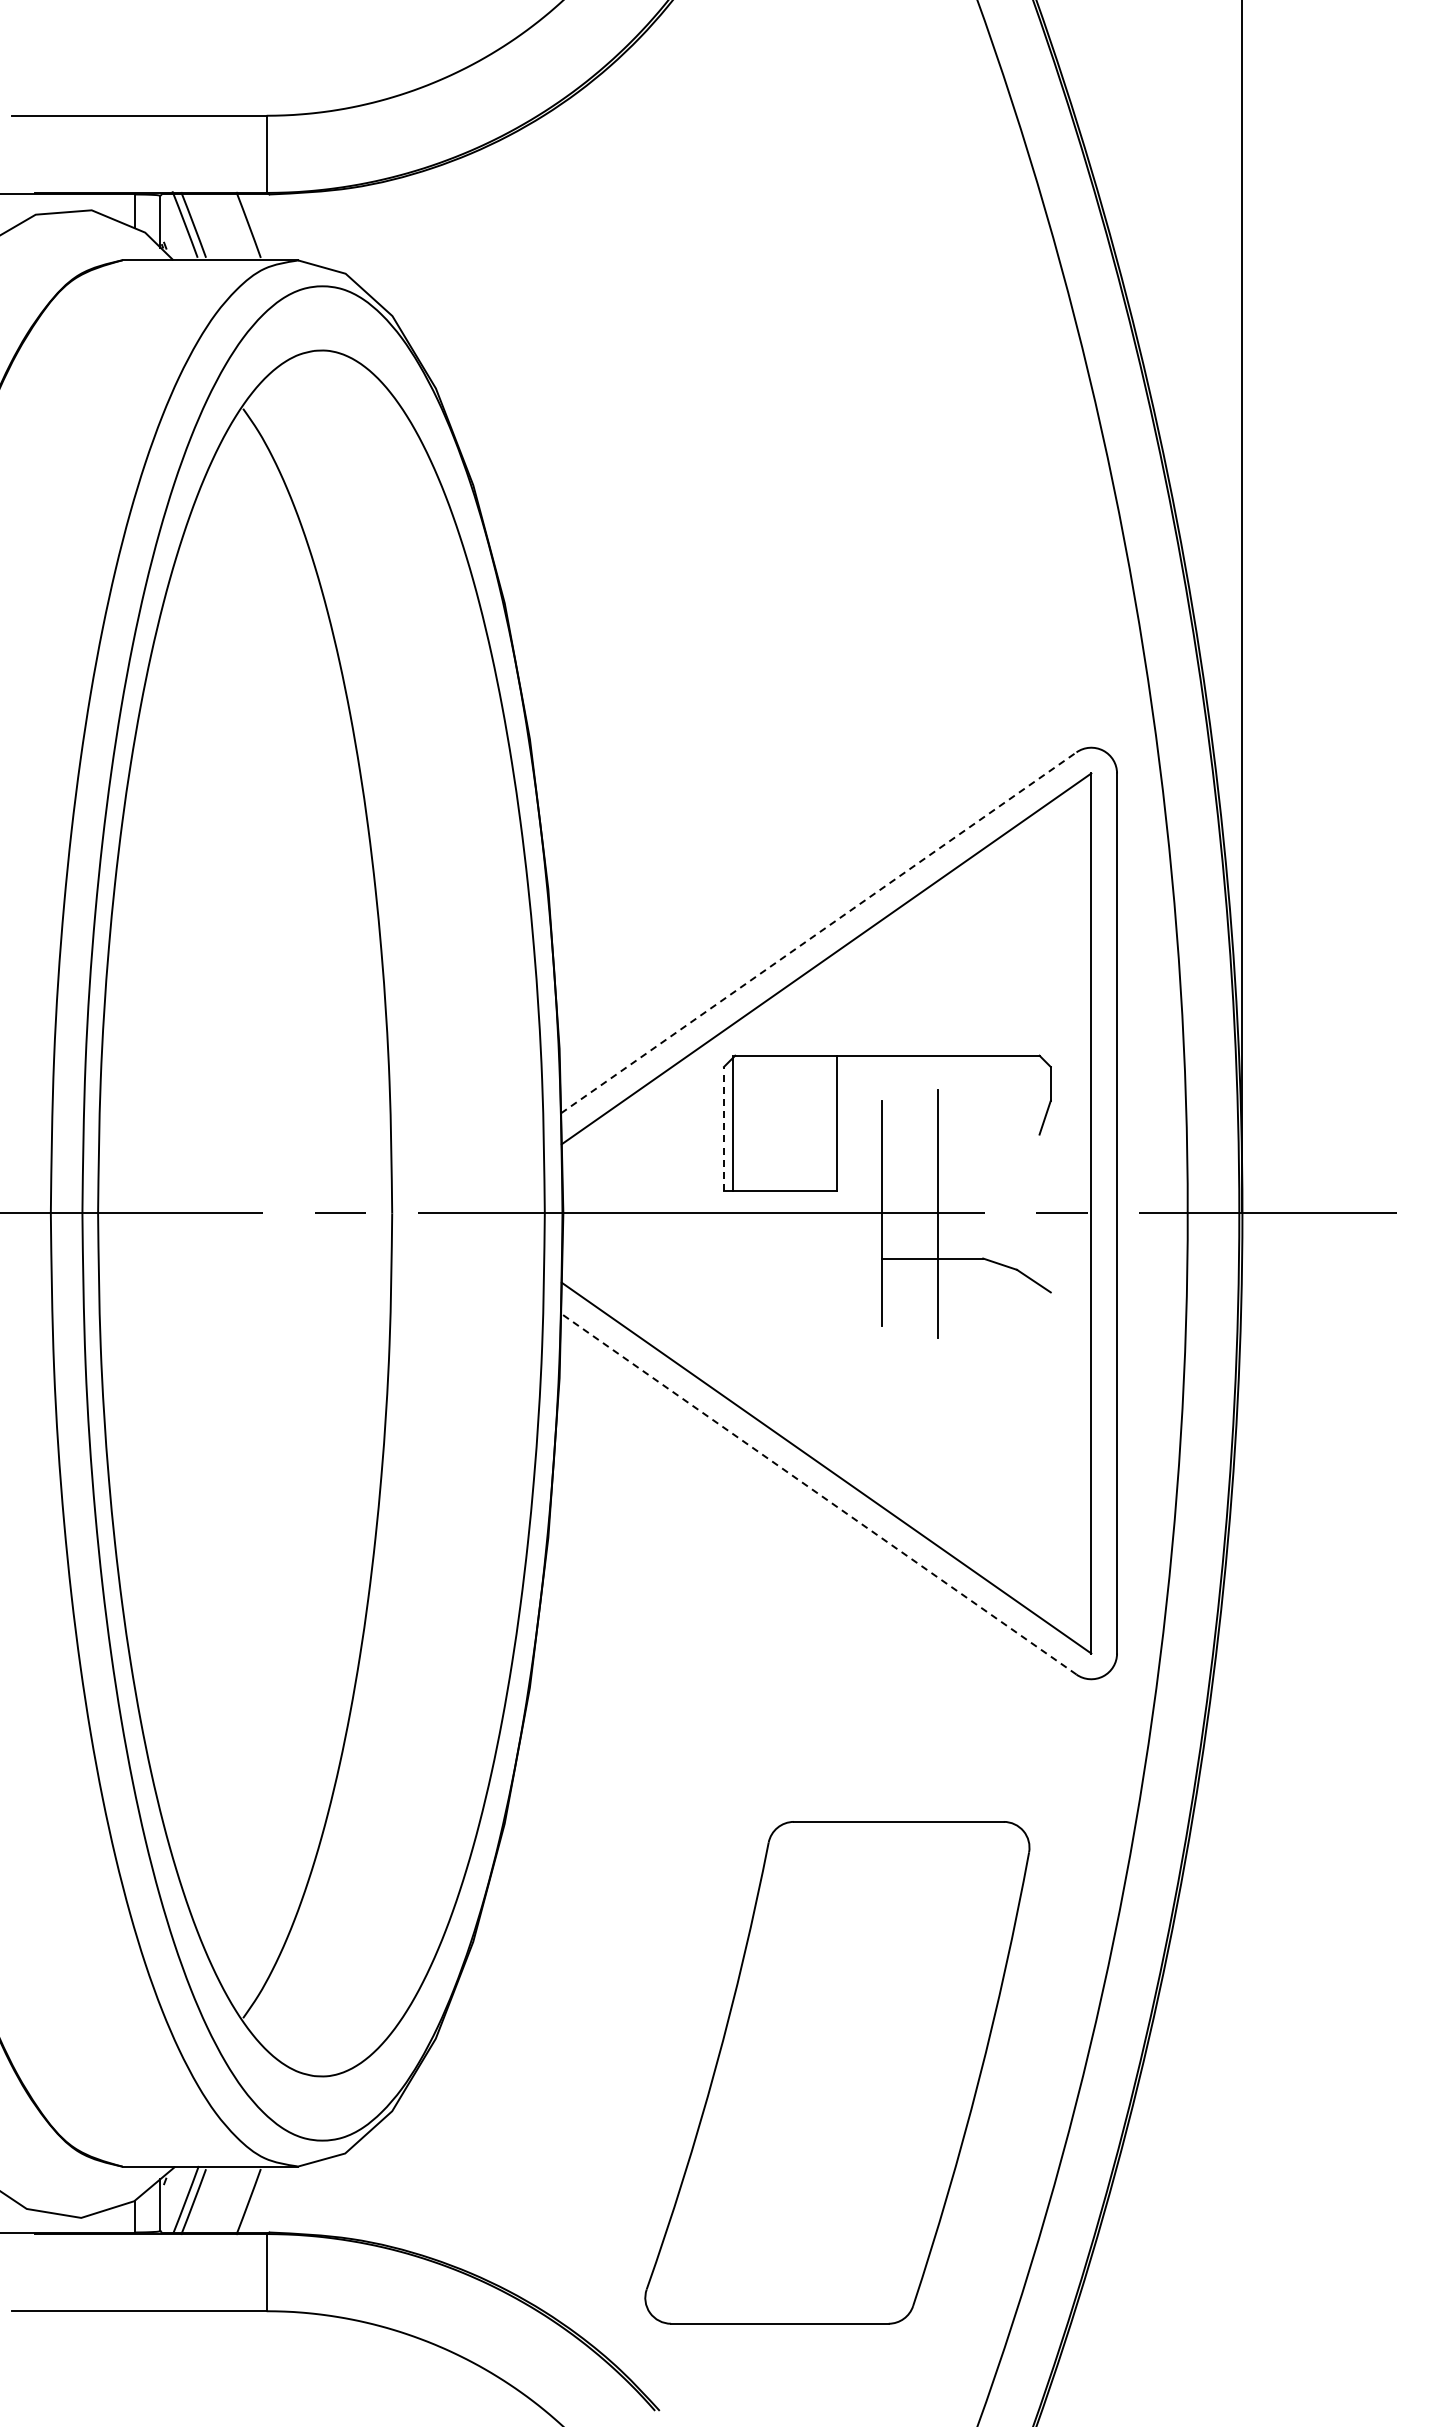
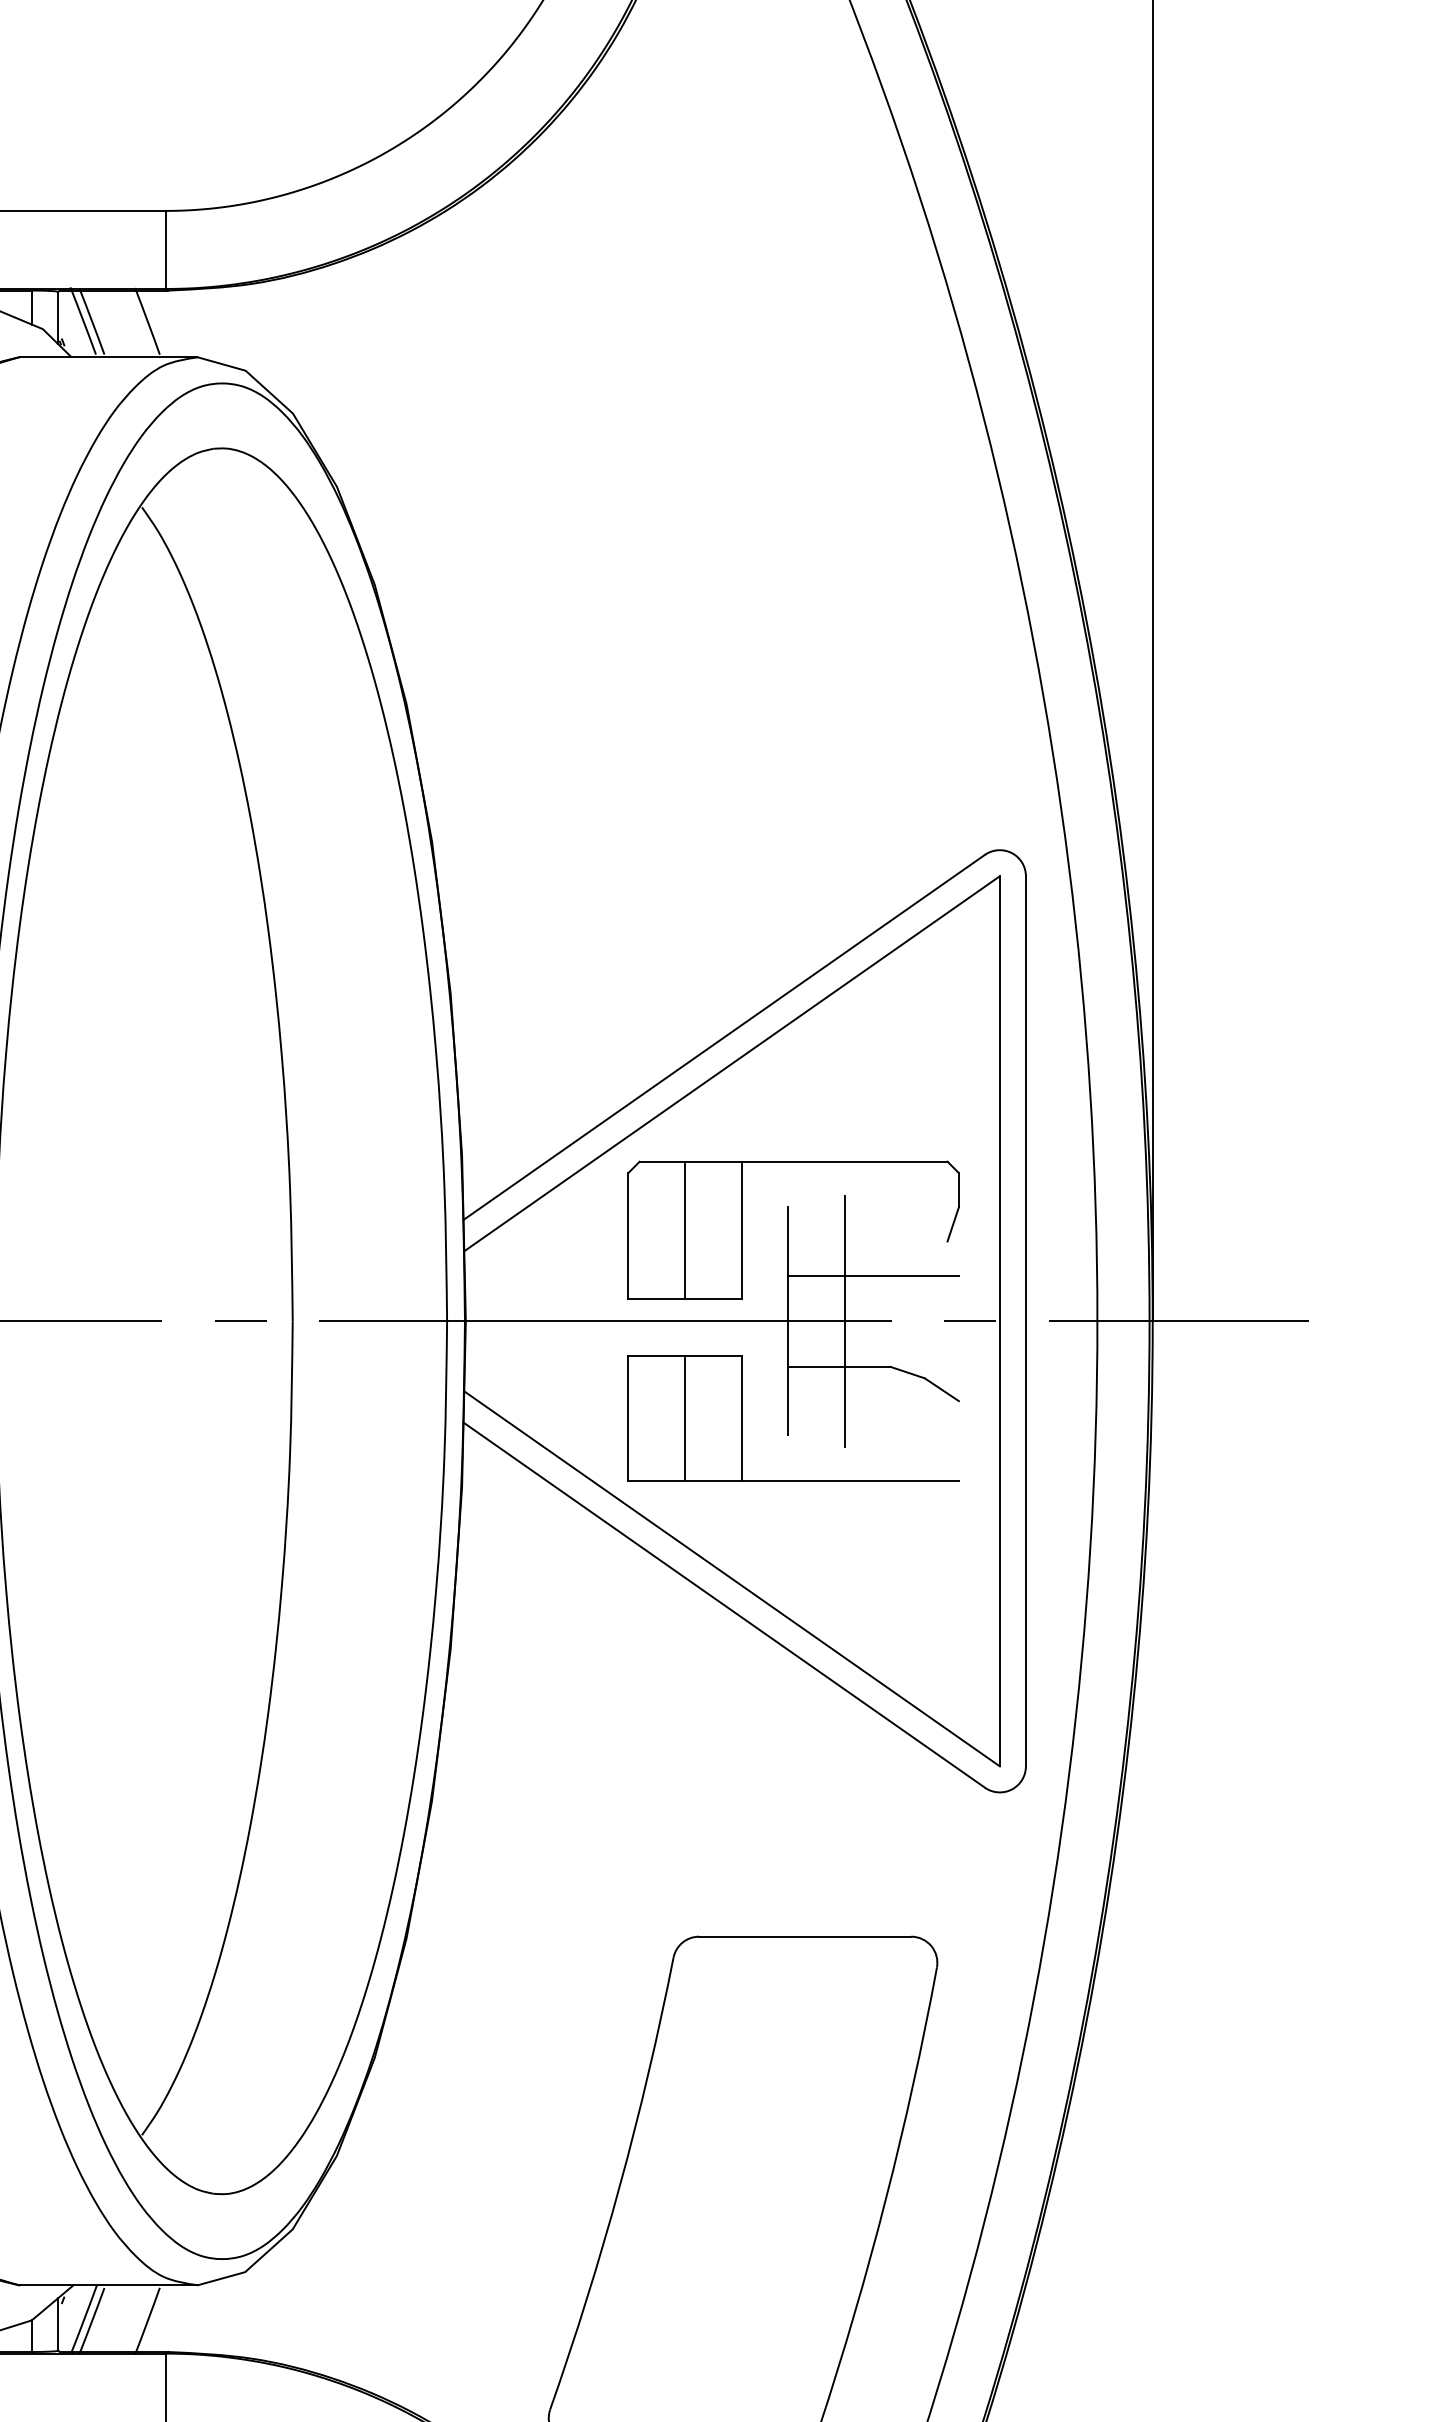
line: (818, 932) -> (723, 1037), dashed -> solid
line: (733, 1122) -> (685, 1229), moved
line: (723, 1128) -> (627, 1235), dashed -> solid
line: (965, 1168) -> (872, 1275), added
part: (837, 1308) -> (743, 1417), added
line: (818, 1494) -> (723, 1605), dashed -> solid

